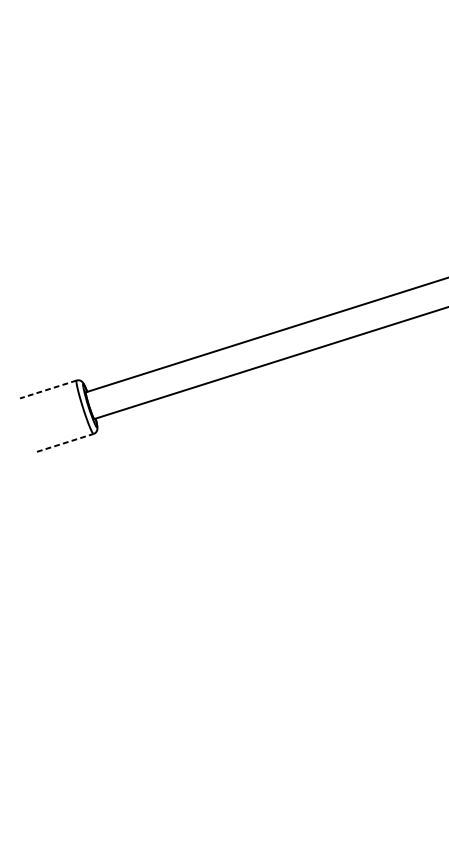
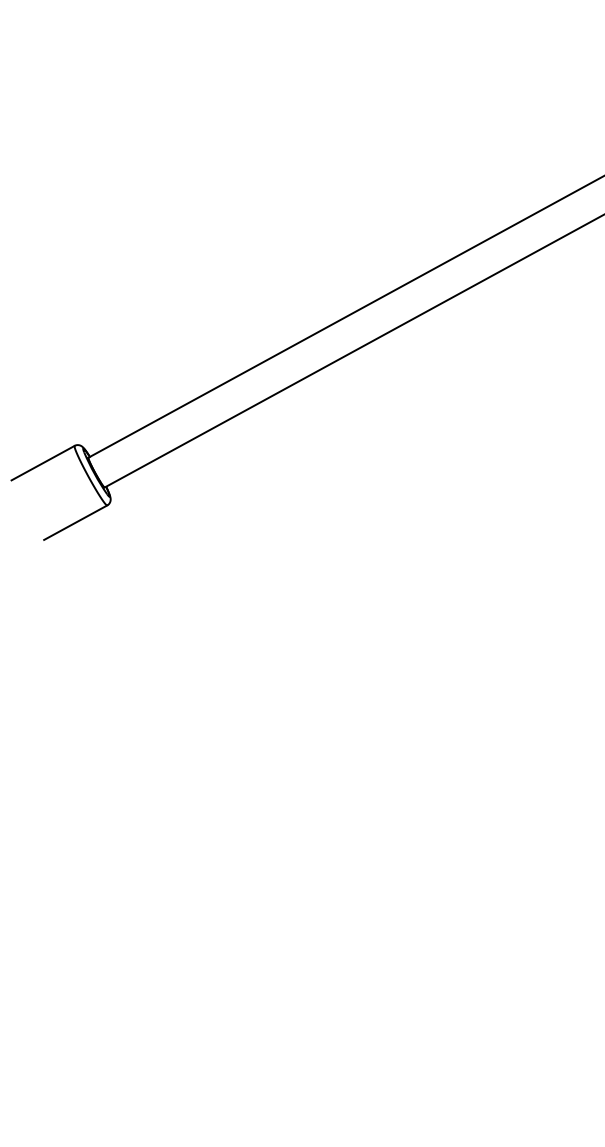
line: (48, 389) -> (43, 463), dashed -> solid
line: (65, 442) -> (75, 522), dashed -> solid

